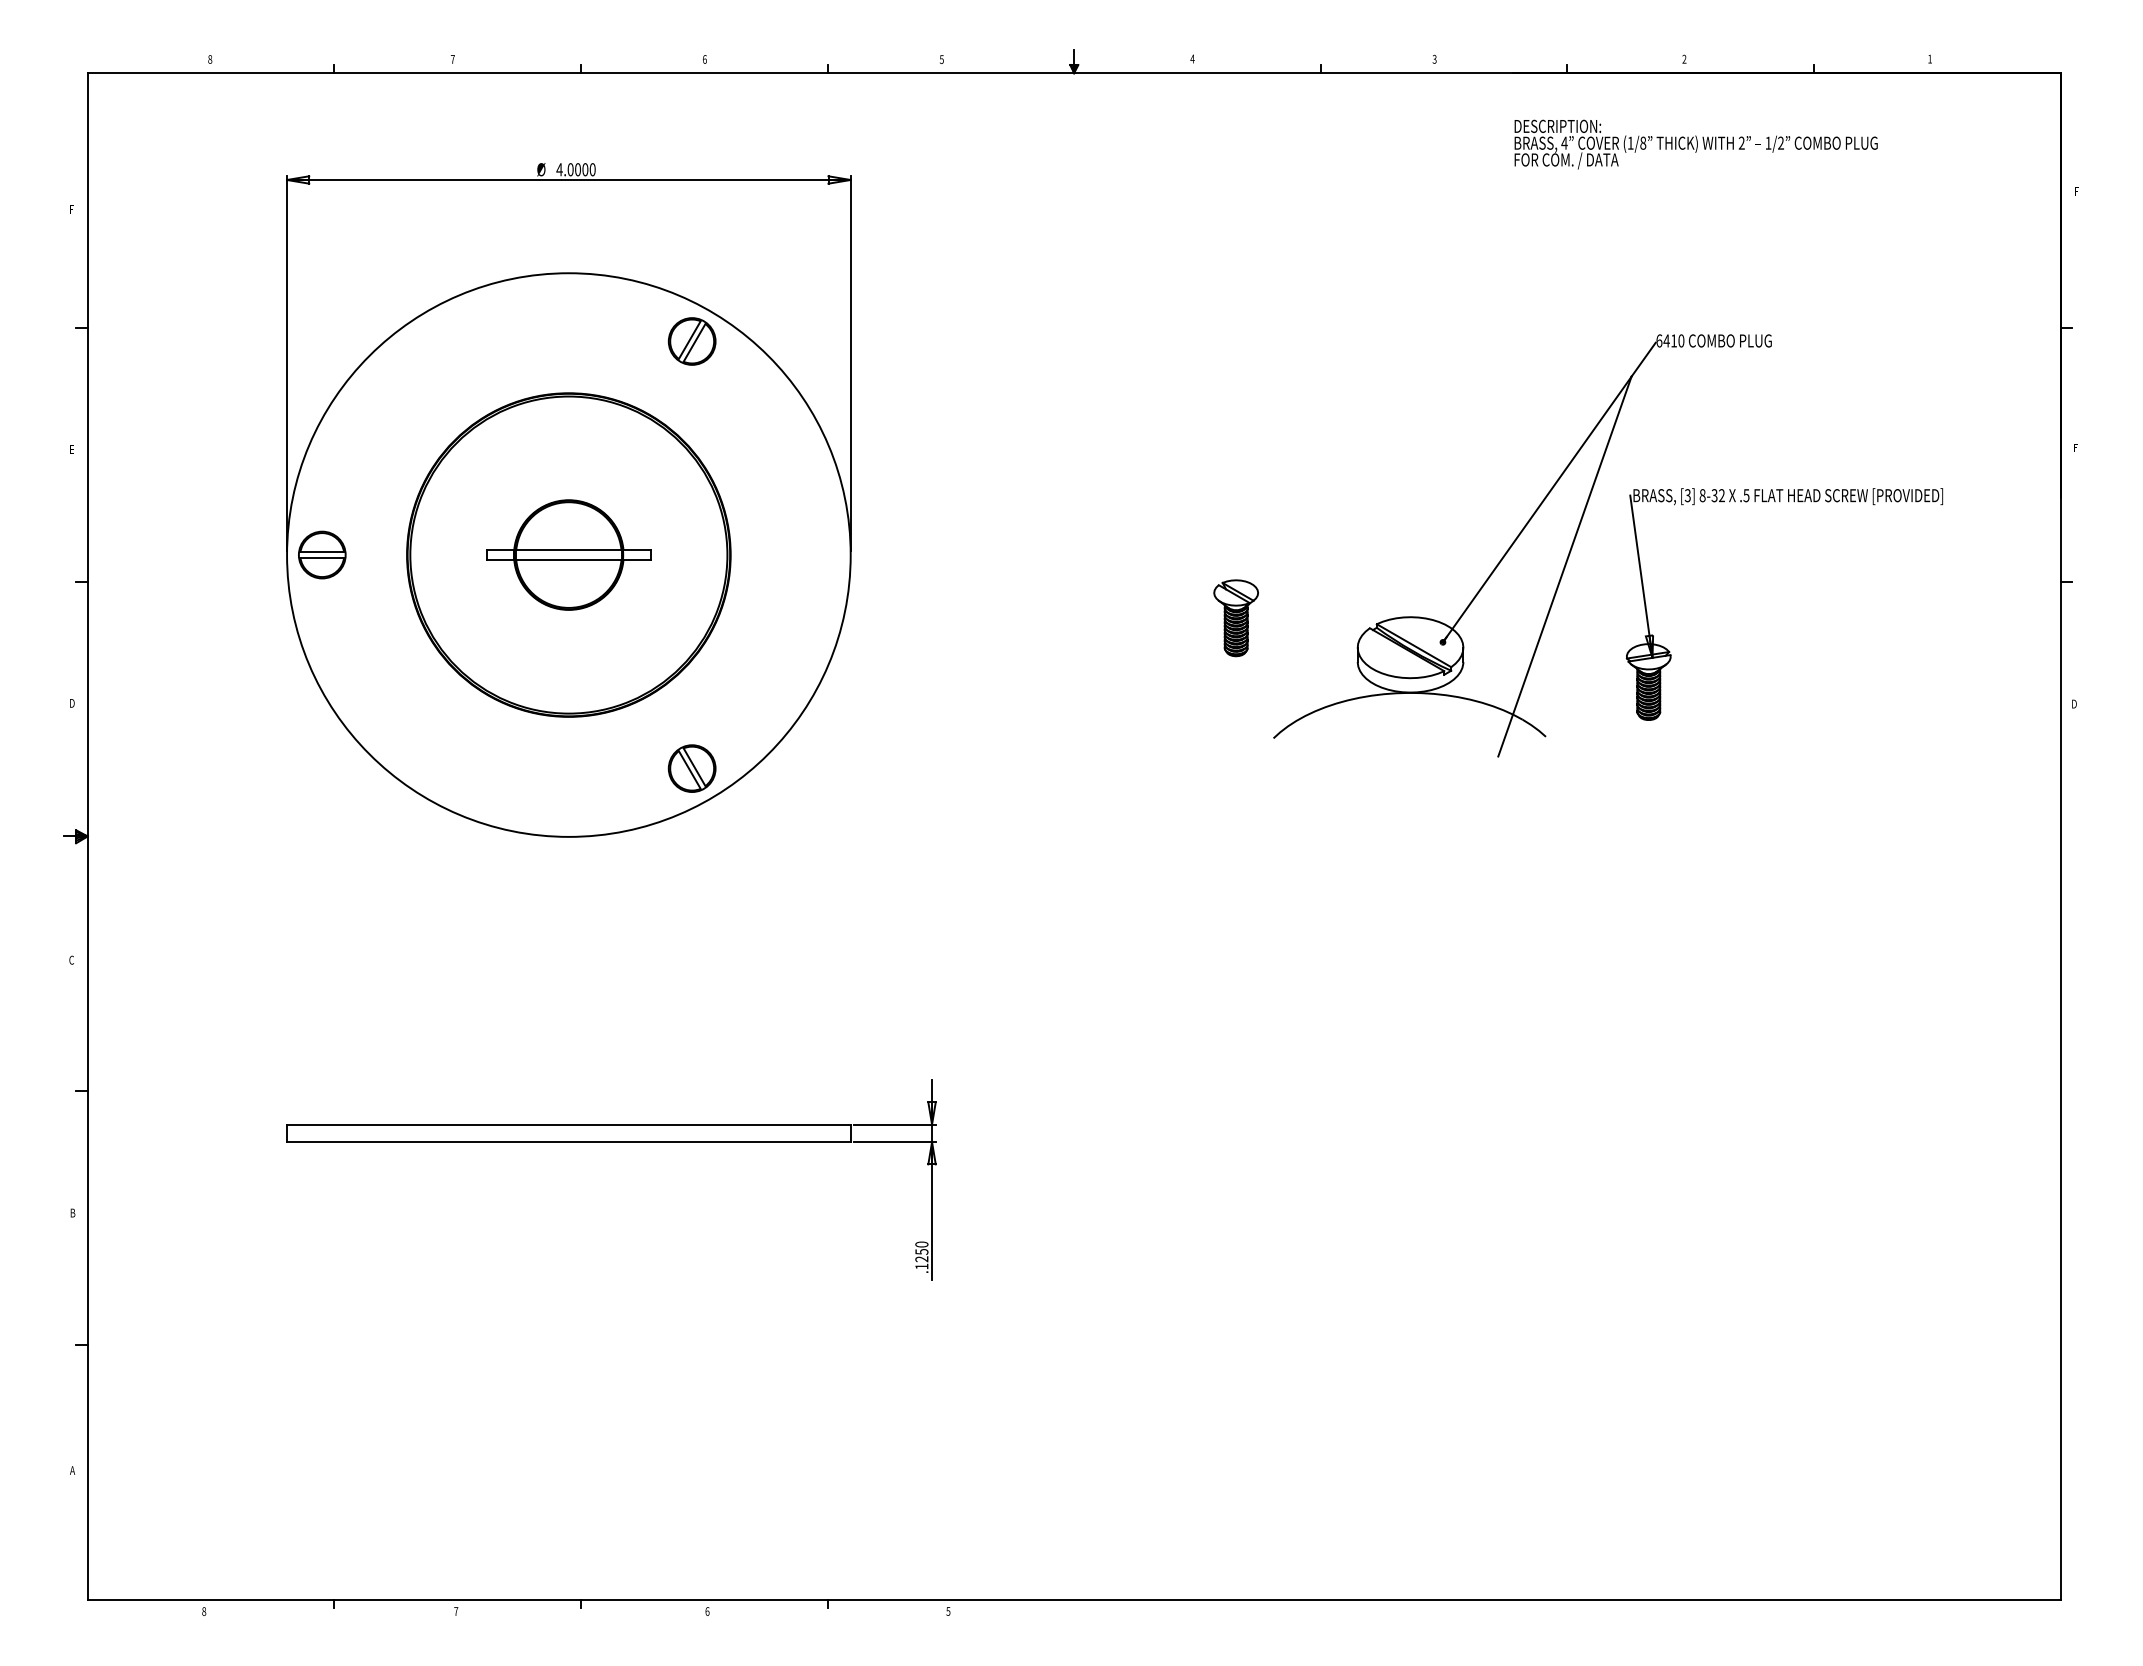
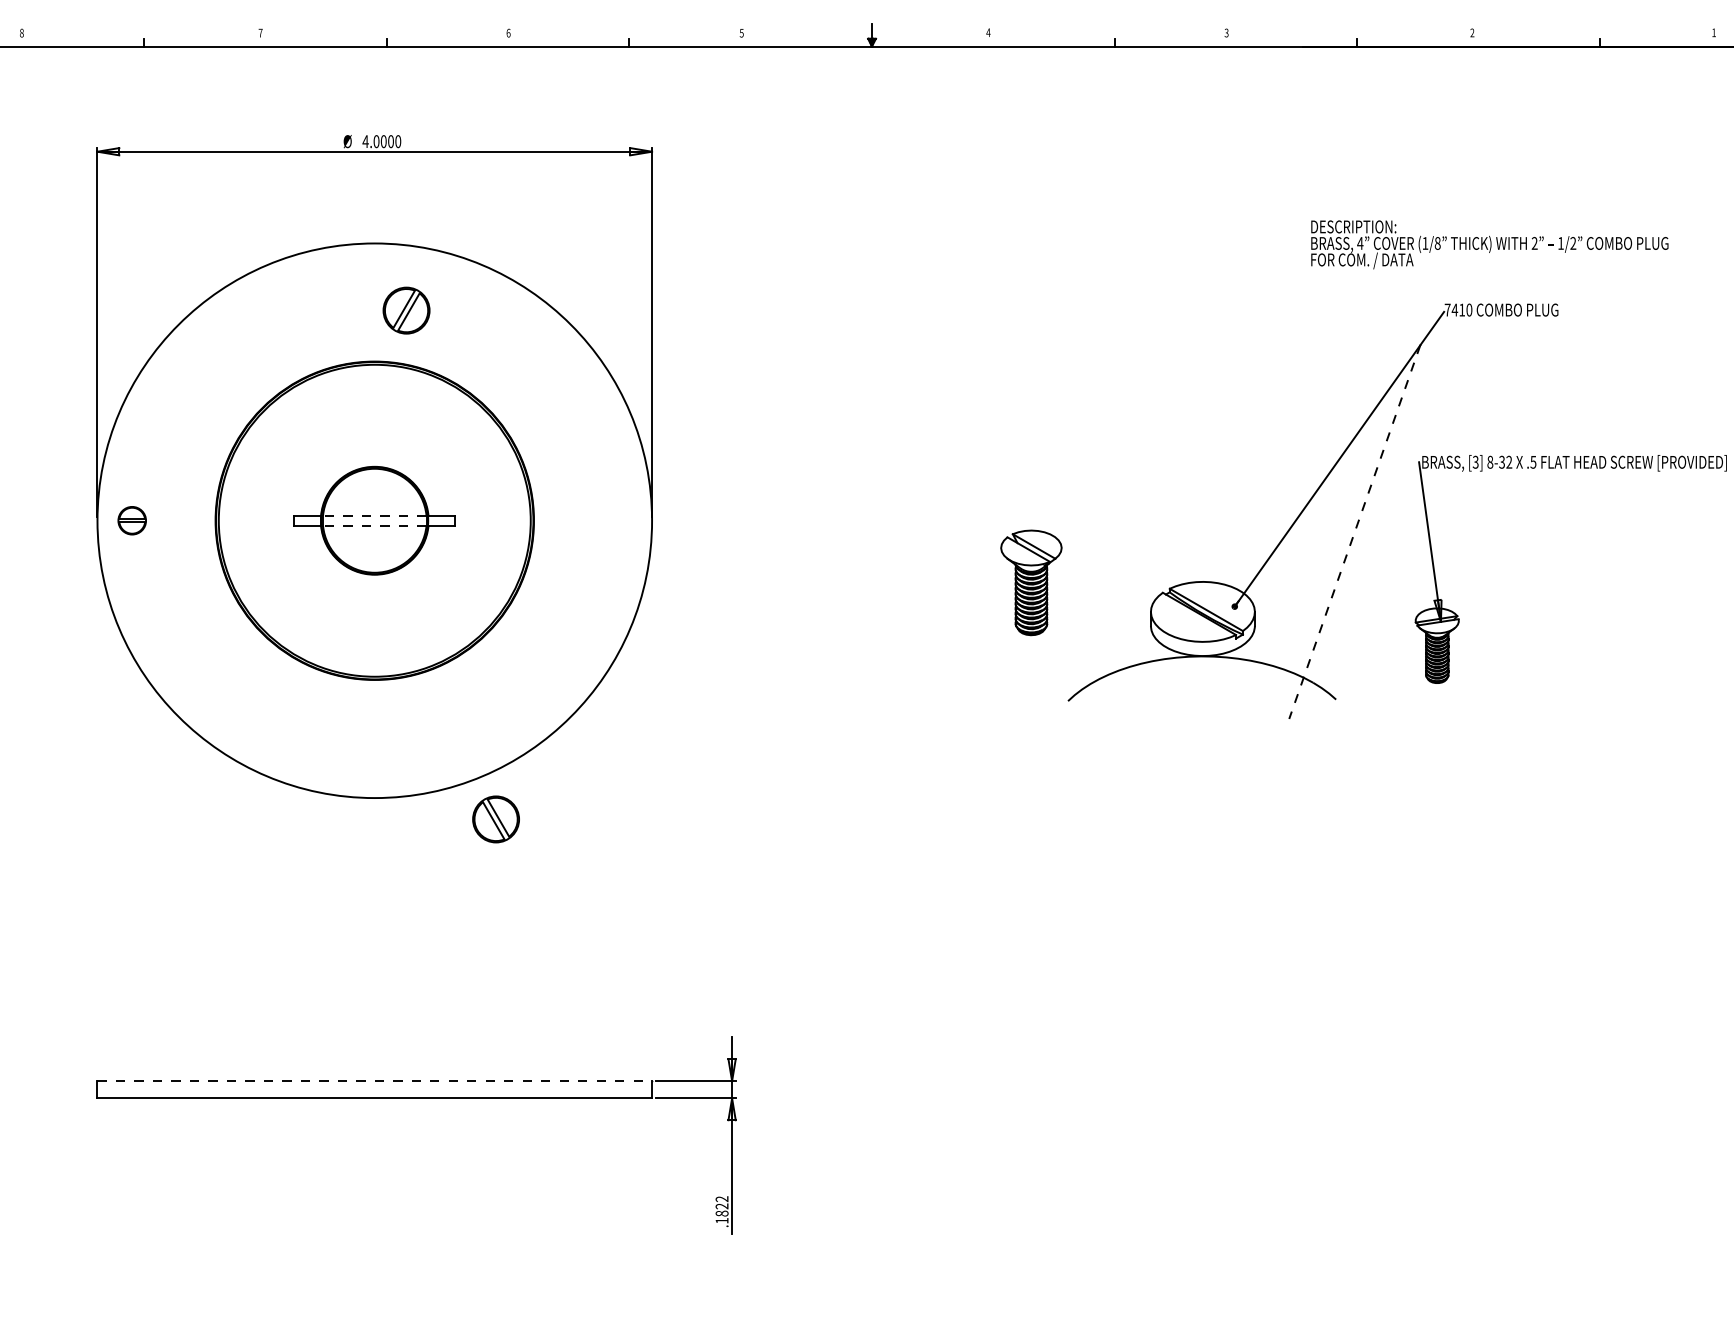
text: (1695, 144) -> (1489, 244), moved
text: (1659, 340) -> (1447, 309), 6410 -> 7410
part: (691, 341) -> (405, 310), moved
line: (568, 550) -> (374, 516), solid -> dashed
part: (322, 554) -> (132, 520), size x0.6
line: (568, 560) -> (374, 526), solid -> dashed
line: (1564, 567) -> (1354, 532), solid -> dashed
part: (1235, 618) -> (1030, 583), size x1.4
part: (691, 768) -> (495, 819), moved
line: (568, 1124) -> (374, 1081), solid -> dashed
text: (921, 1251) -> (721, 1205), .1250 -> .1822

